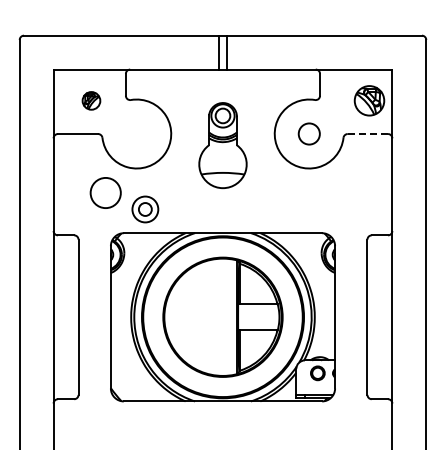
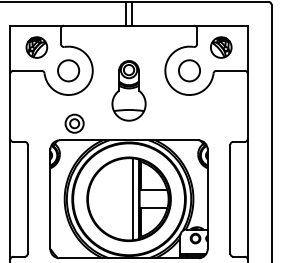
part: (91, 100) -> (36, 47), size x1.67
part: (369, 100) -> (221, 47), moved
circle: (309, 133) -> (189, 70), size x1.43
line: (367, 134) -> (230, 71), dashed -> solid
part: (222, 145) -> (128, 90), moved
circle: (105, 192) -> (68, 70), moved
line: (228, 316) -> (132, 198), added

